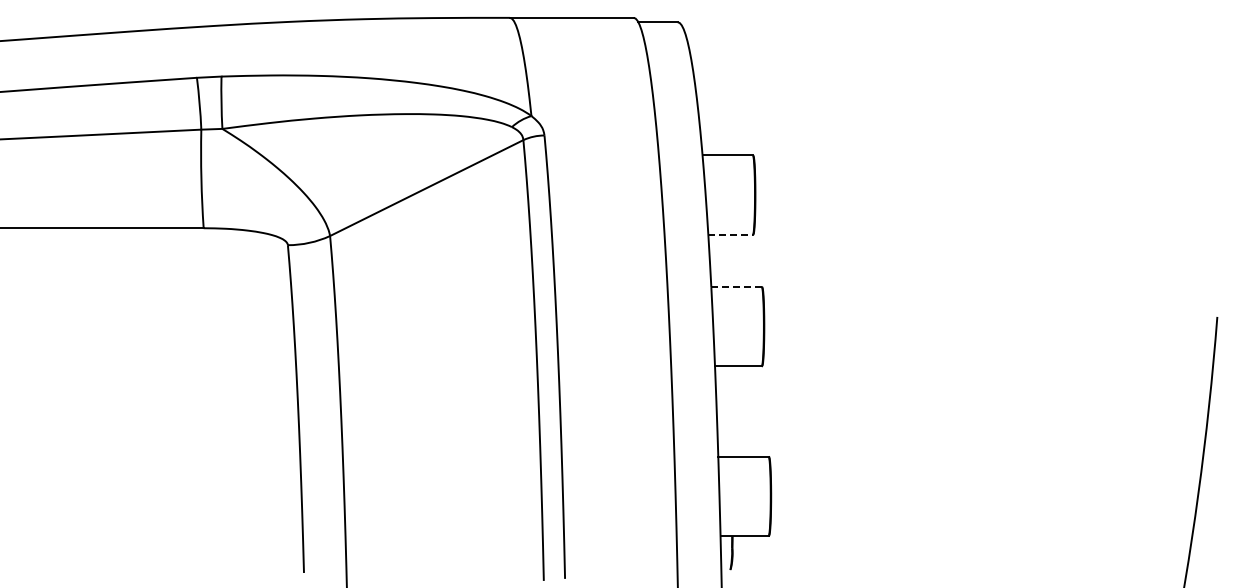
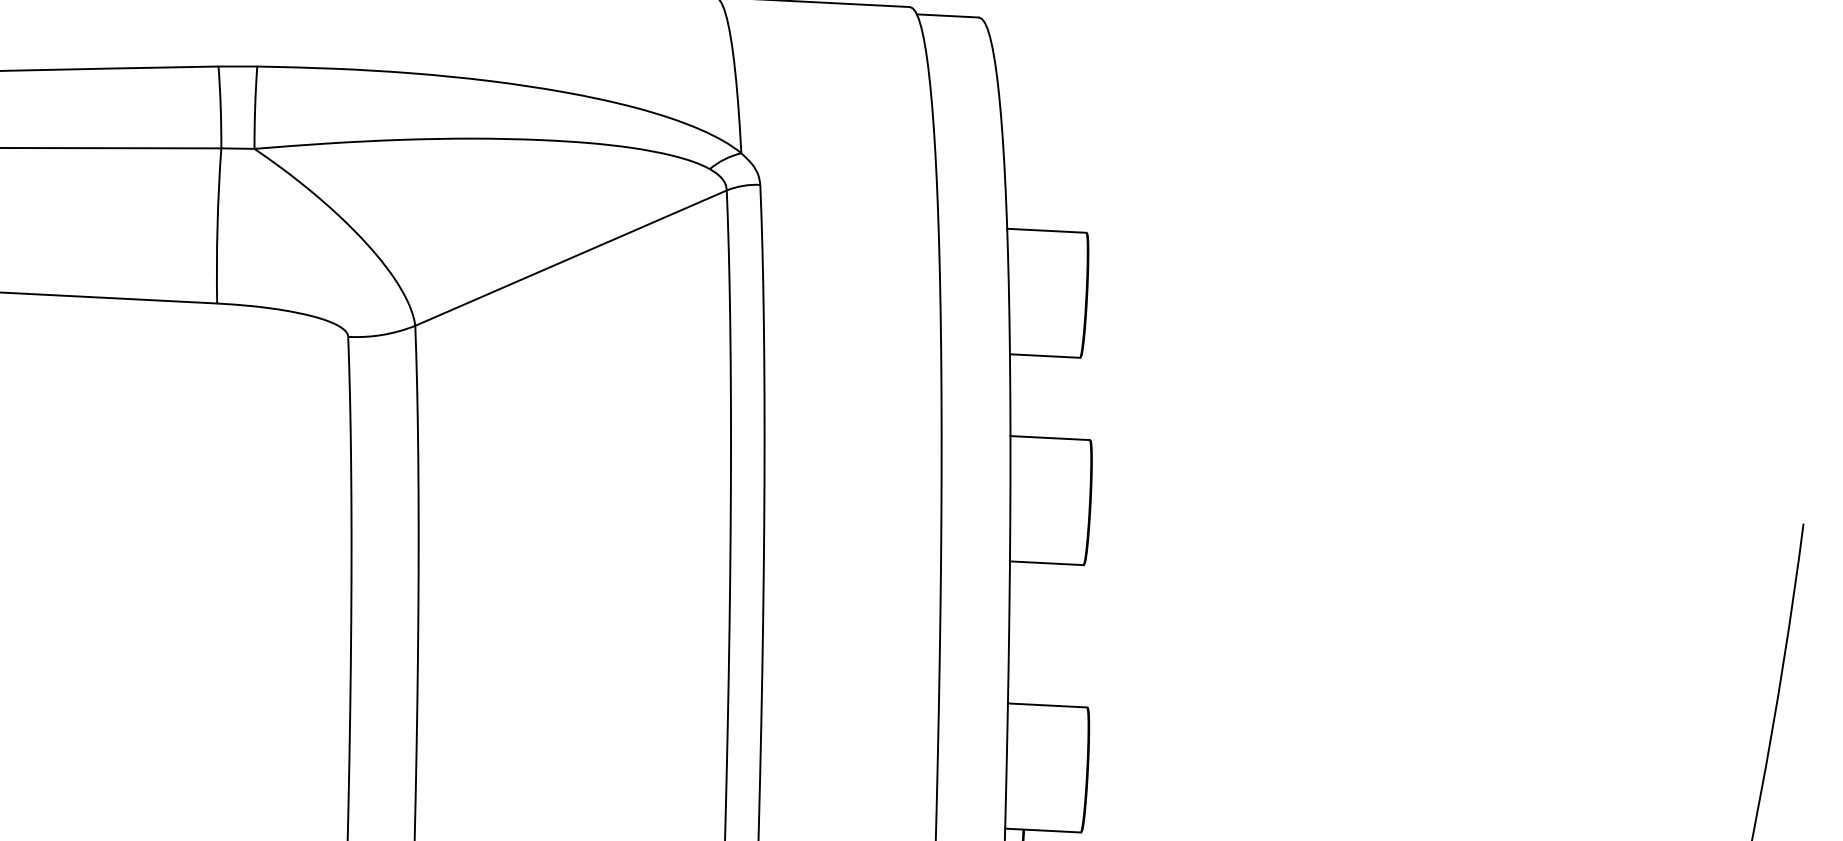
line: (731, 234) -> (1046, 355), dashed -> solid
line: (736, 286) -> (1050, 437), dashed -> solid

